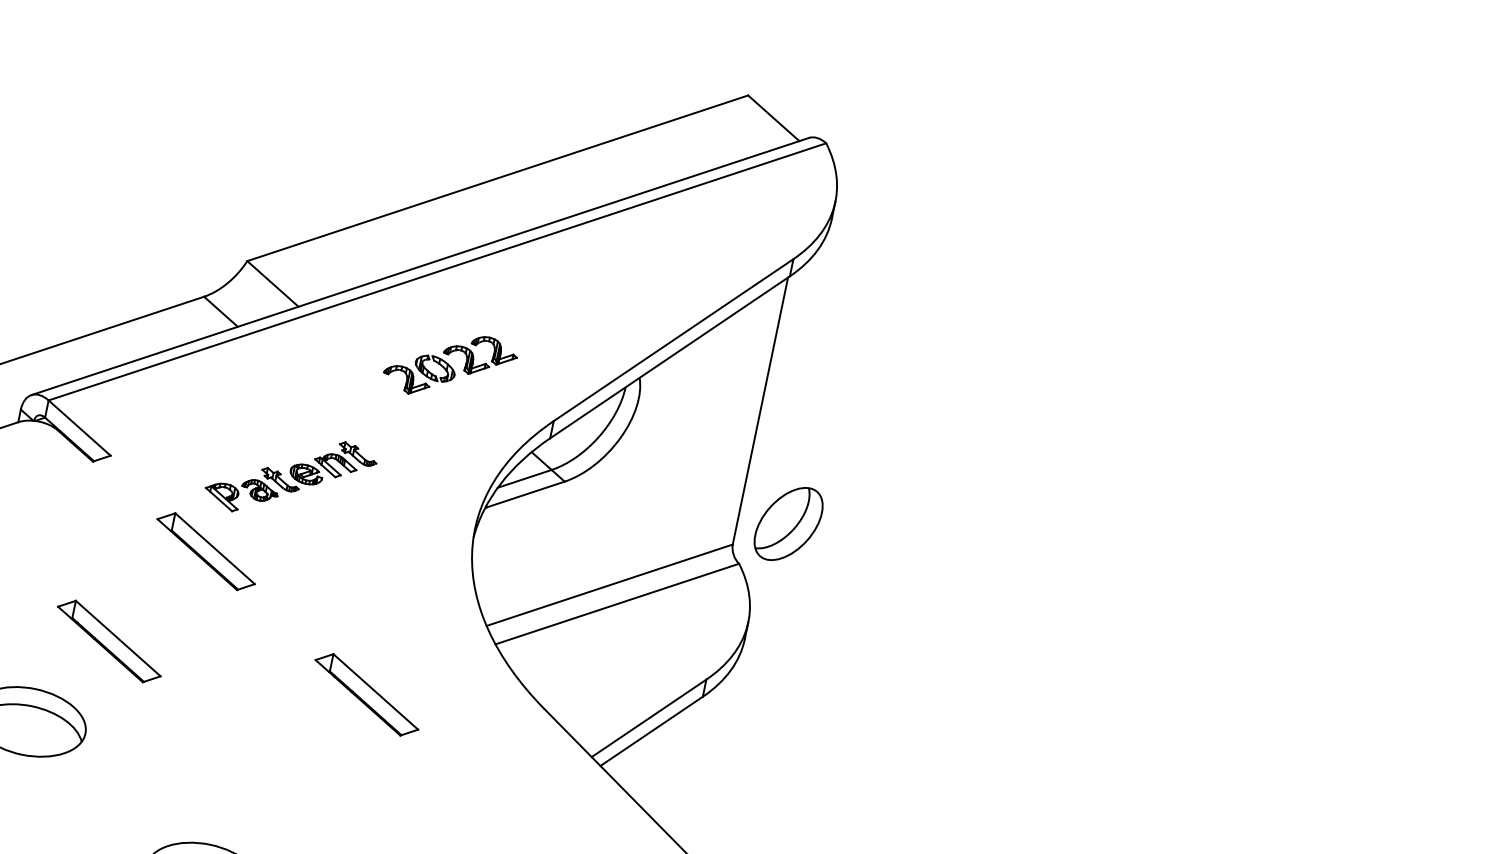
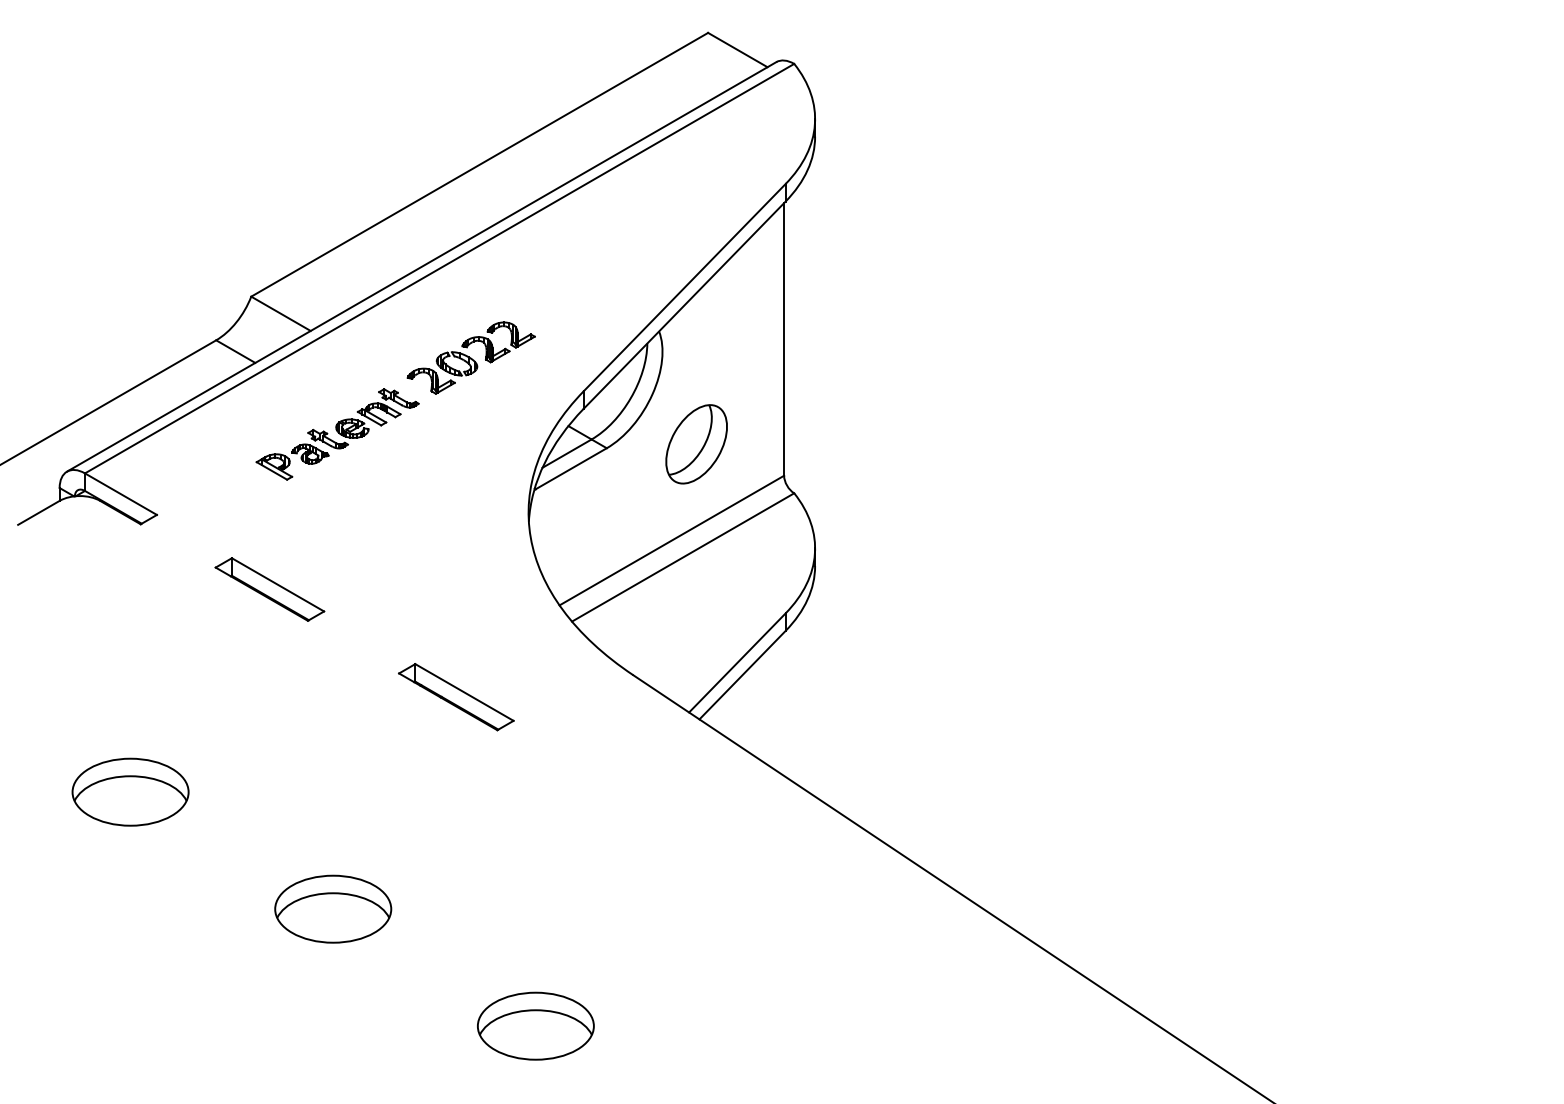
part: (290, 477) -> (337, 434), moved
part: (788, 524) -> (696, 444), moved
part: (109, 641) -> (193, 697), removed

